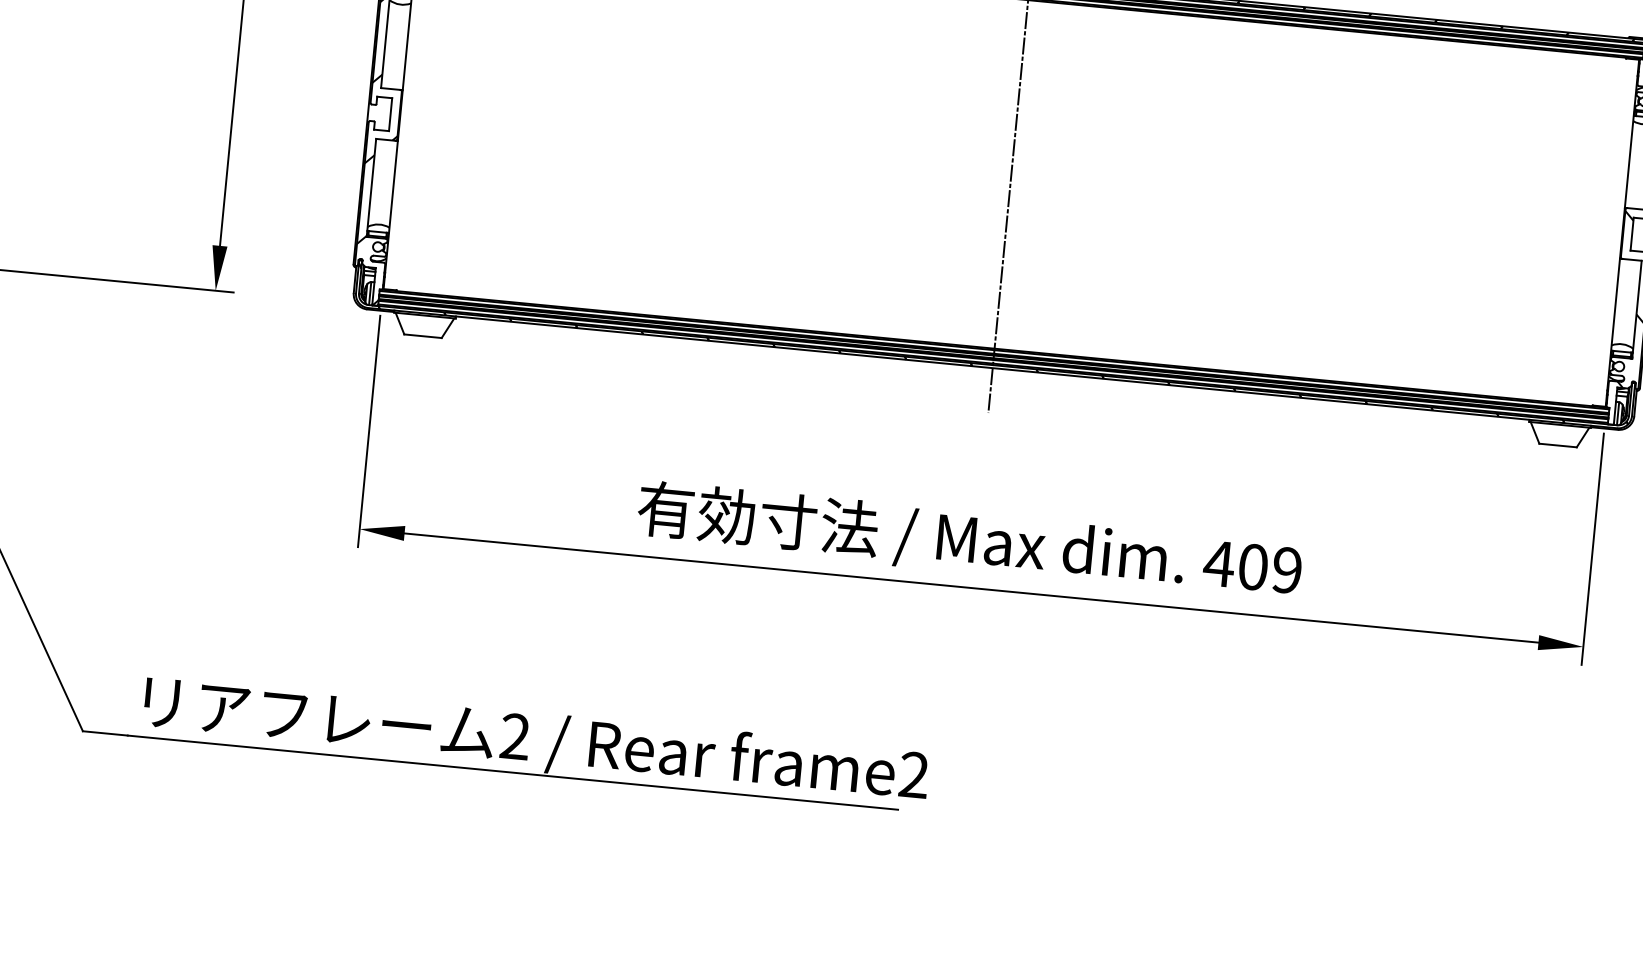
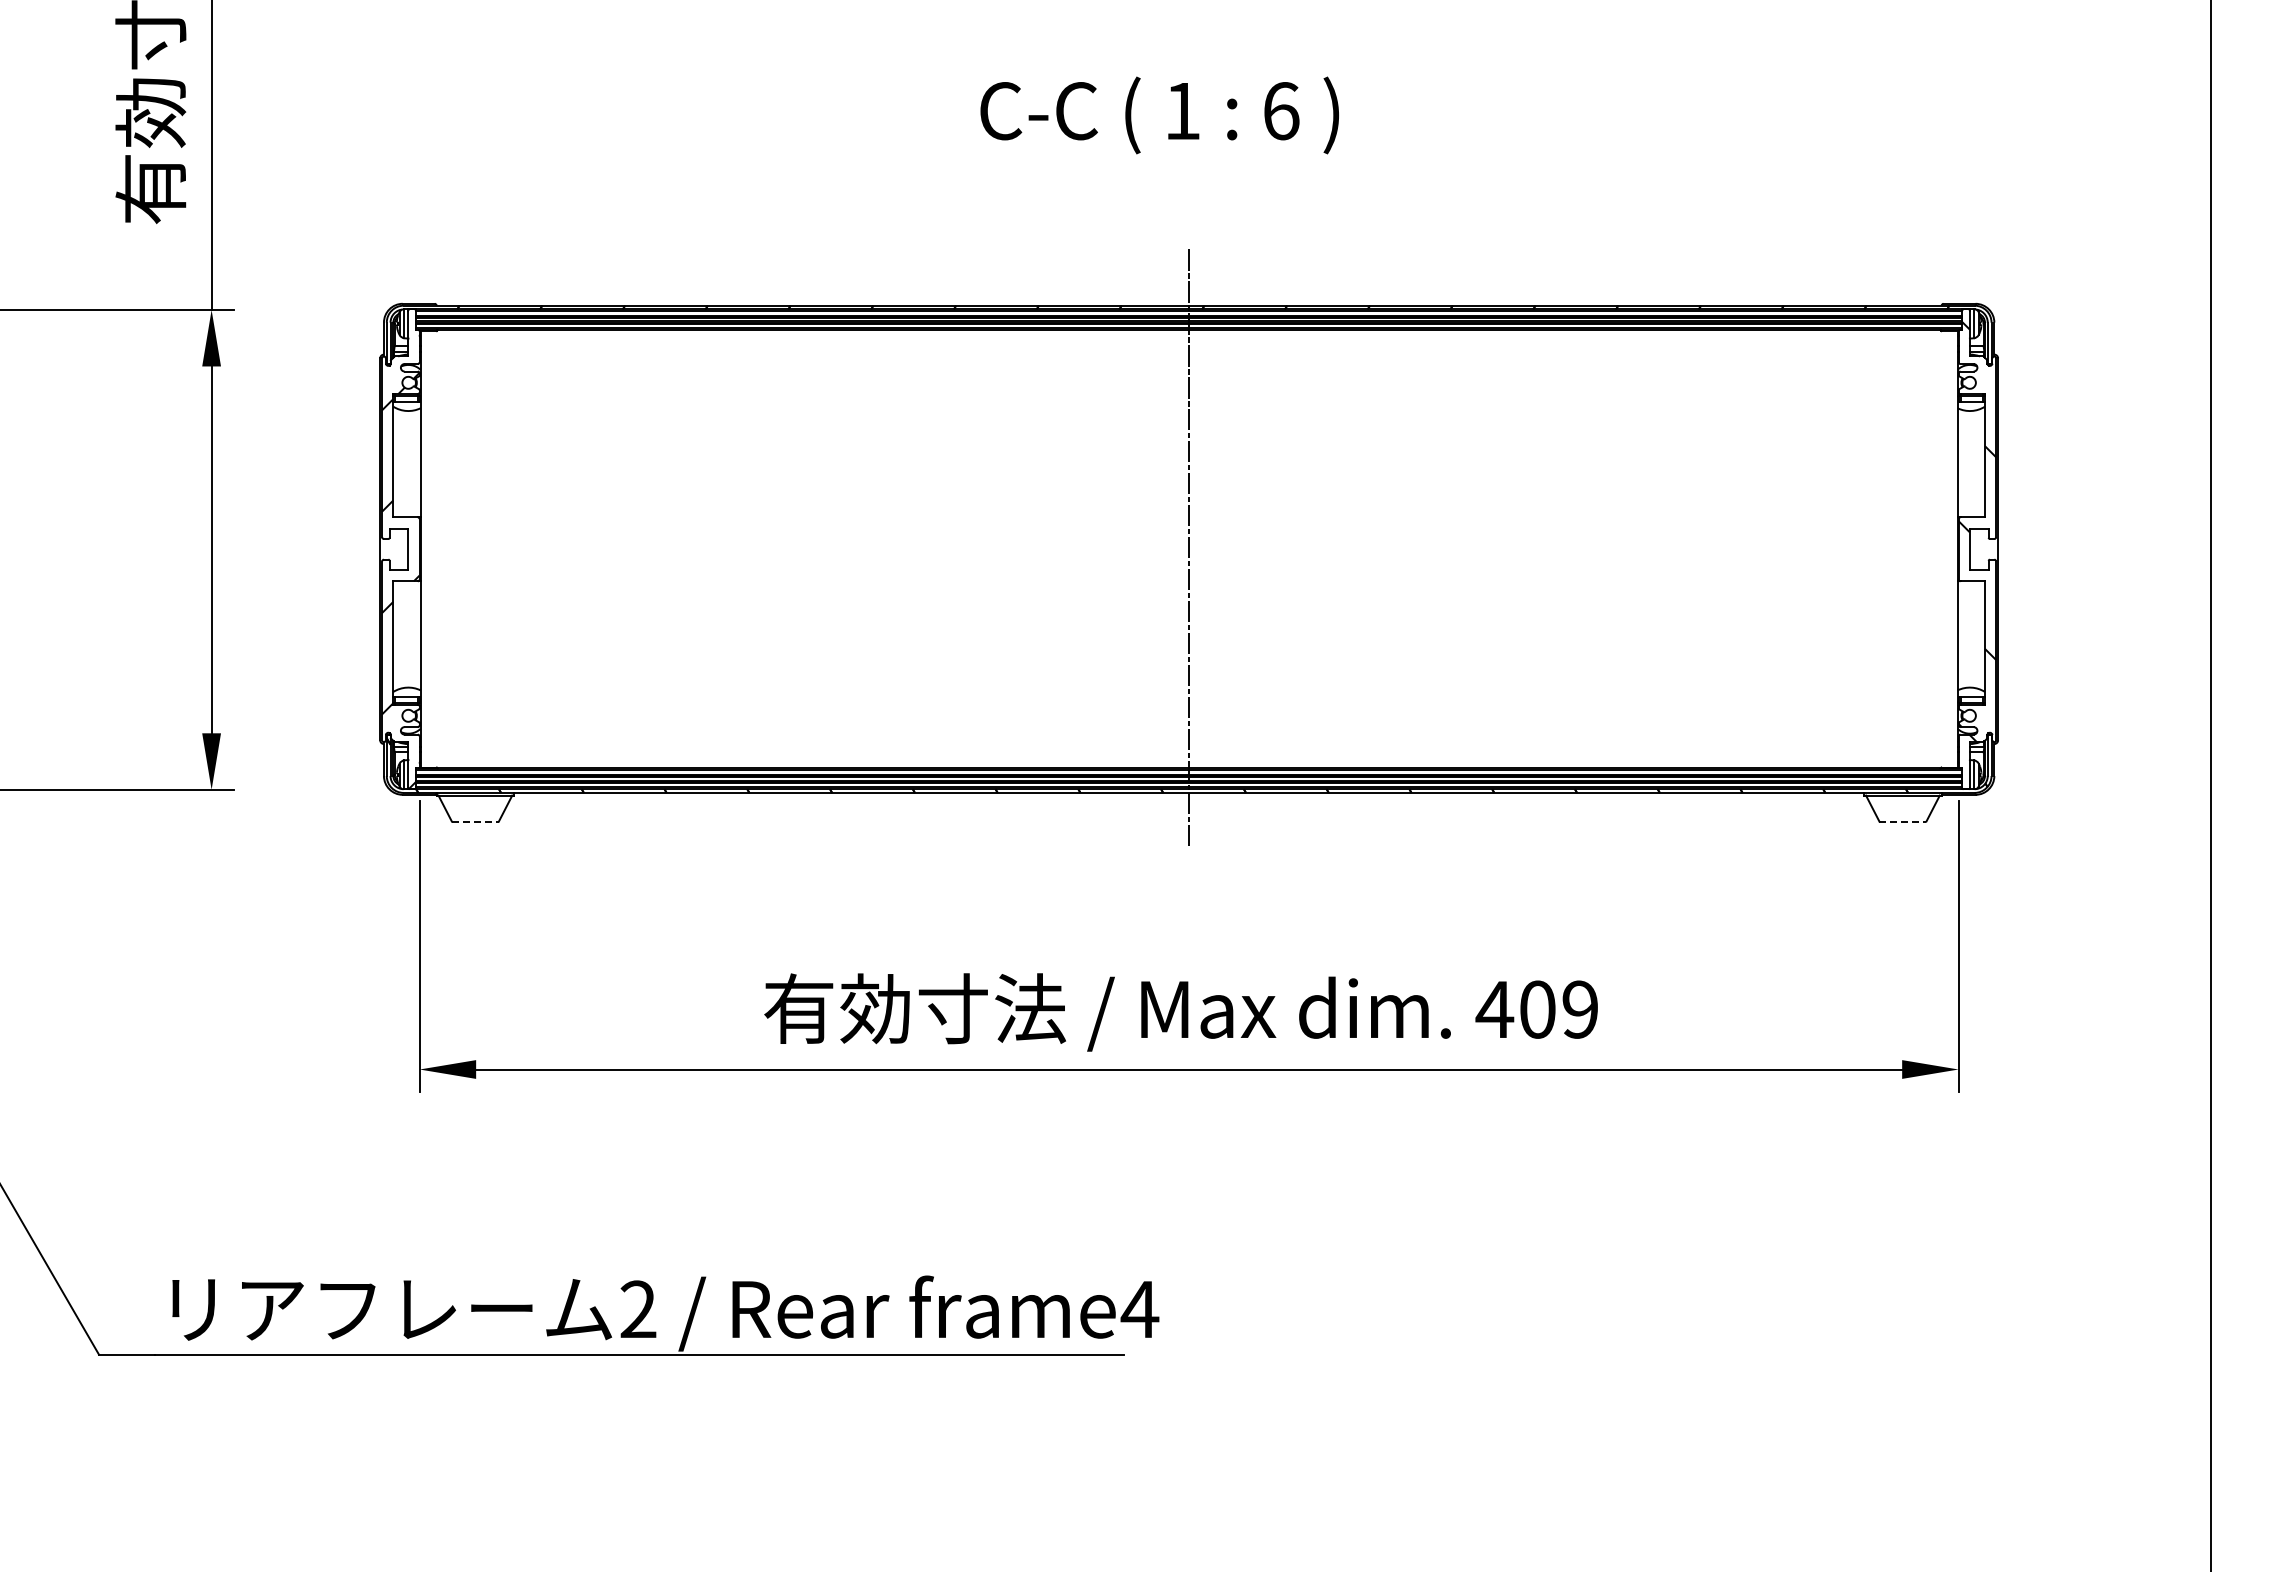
line: (423, 336) -> (475, 821), solid -> dashed
line: (1557, 445) -> (1902, 821), solid -> dashed
text: (913, 774) -> (1139, 1308), frame2 -> frame4

